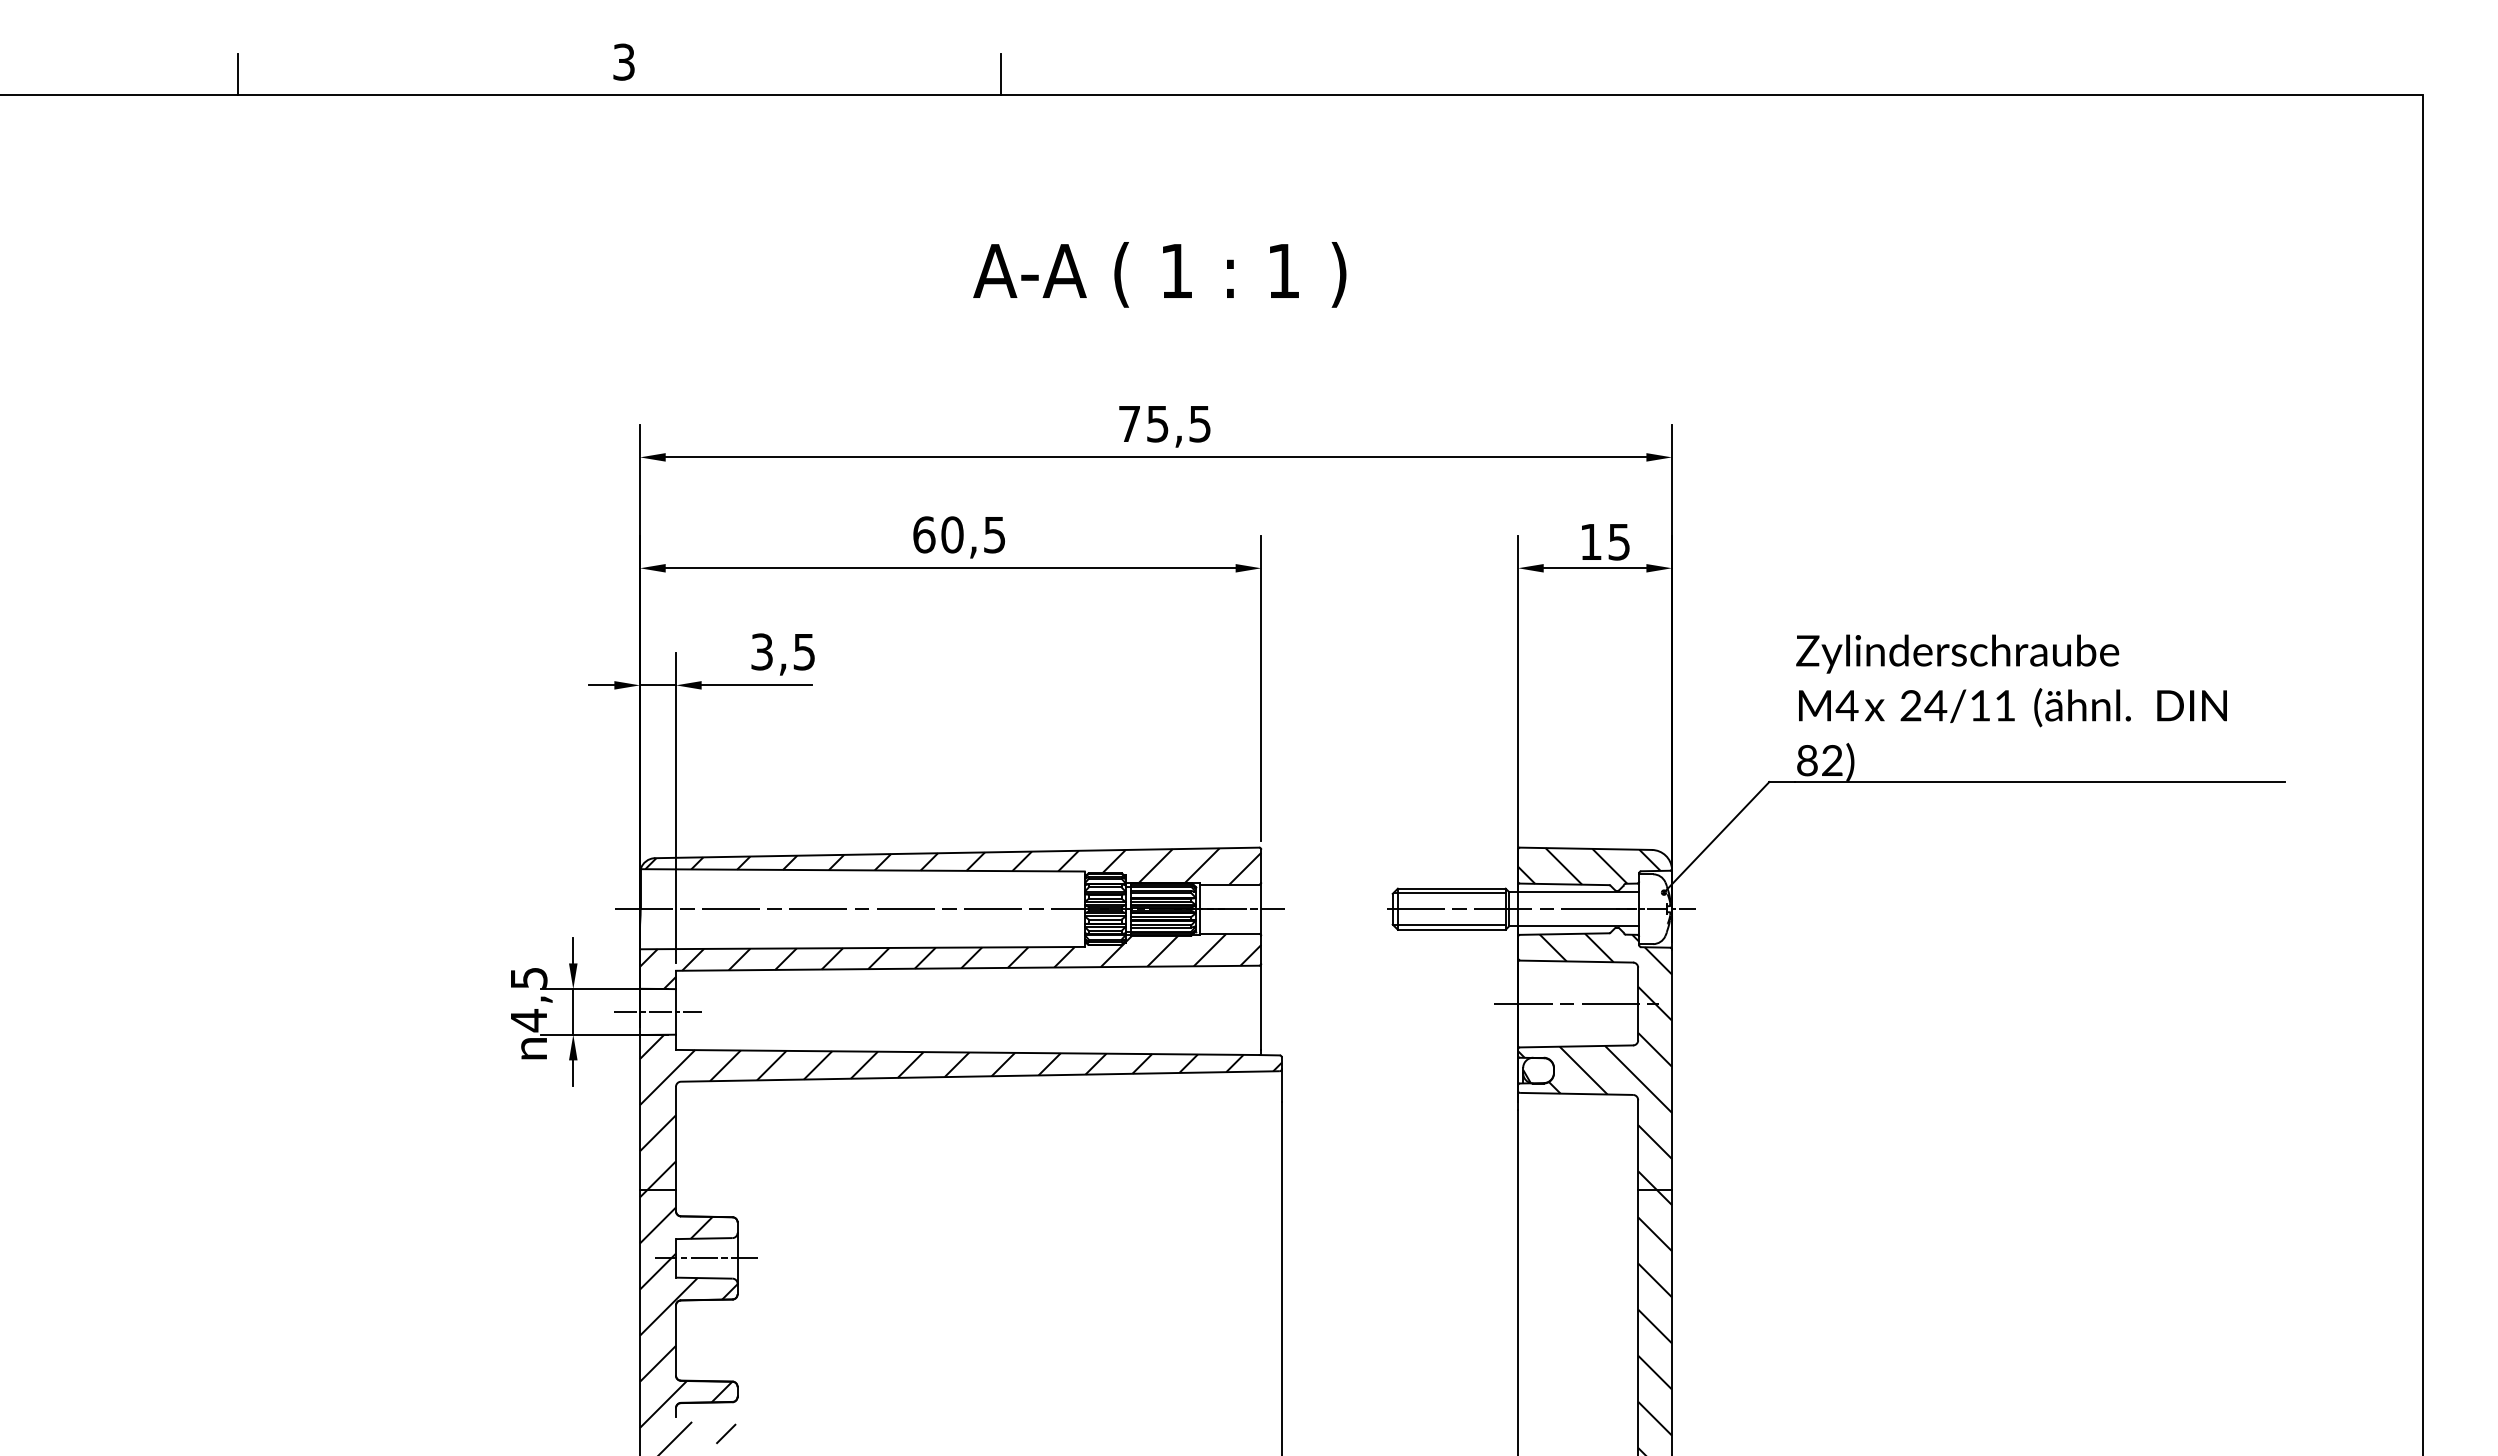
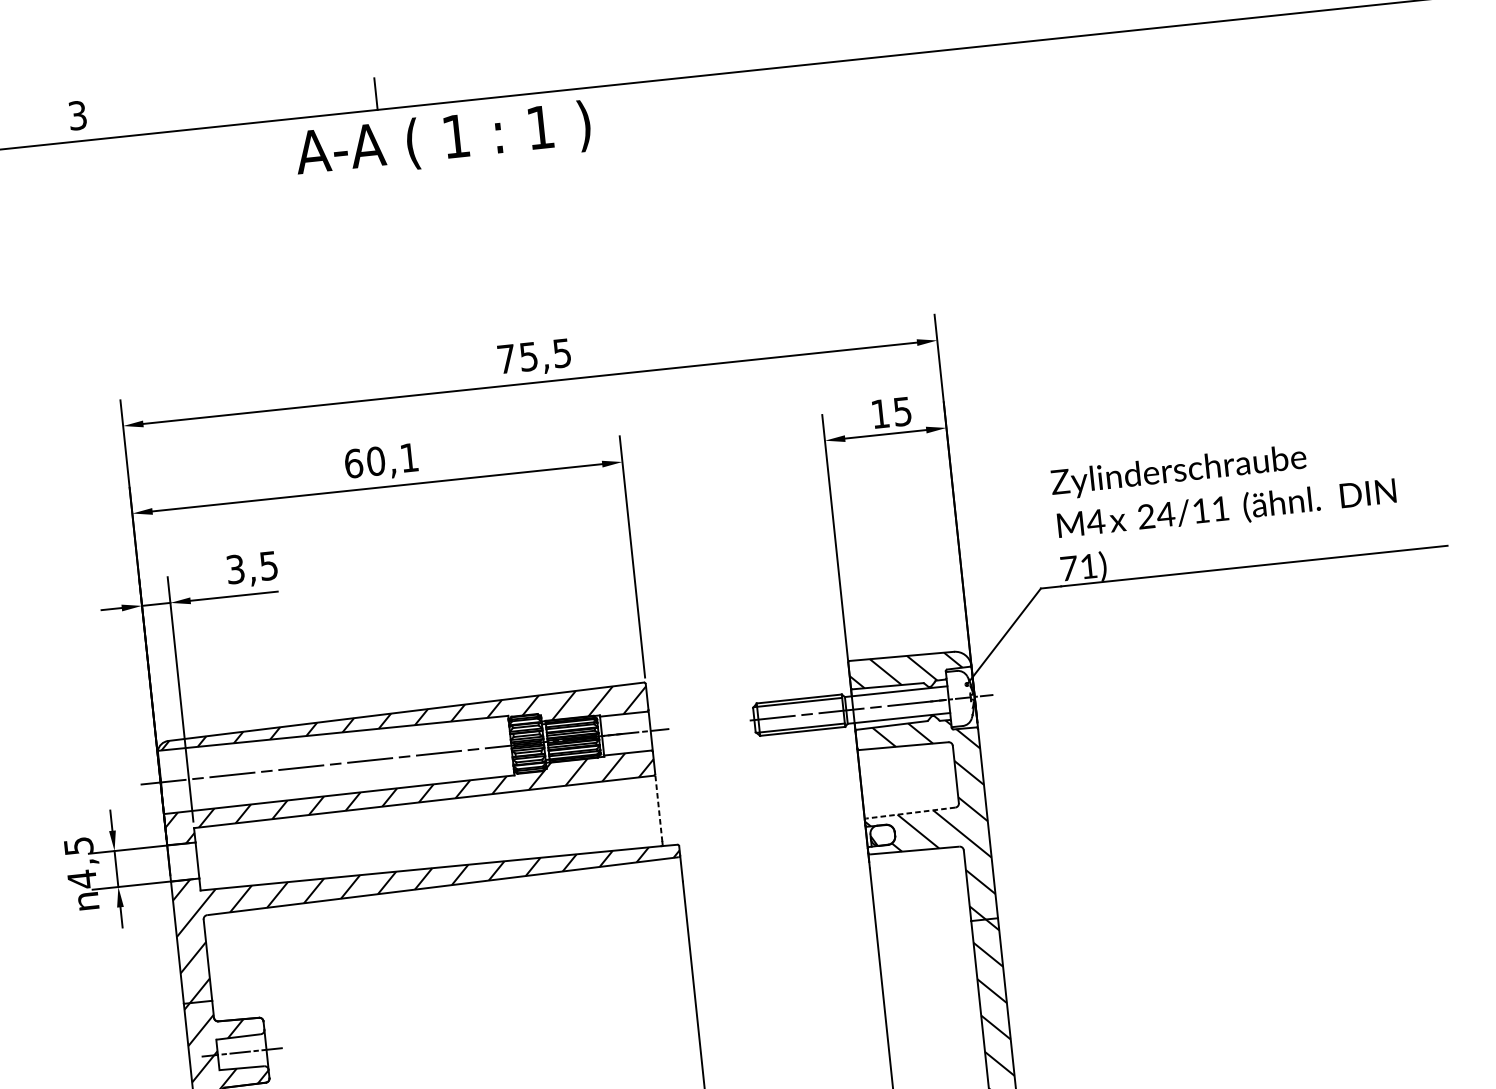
text: (1159, 274) -> (442, 140), moved
text: (994, 535) -> (409, 458), 60,5 -> 60,1
text: (1819, 760) -> (1078, 567), 82) -> 71)
line: (1576, 1004) -> (907, 780), removed
line: (1261, 1006) -> (658, 807), solid -> dashed
line: (657, 1011) -> (182, 861), removed
line: (1576, 1046) -> (910, 813), solid -> dashed

